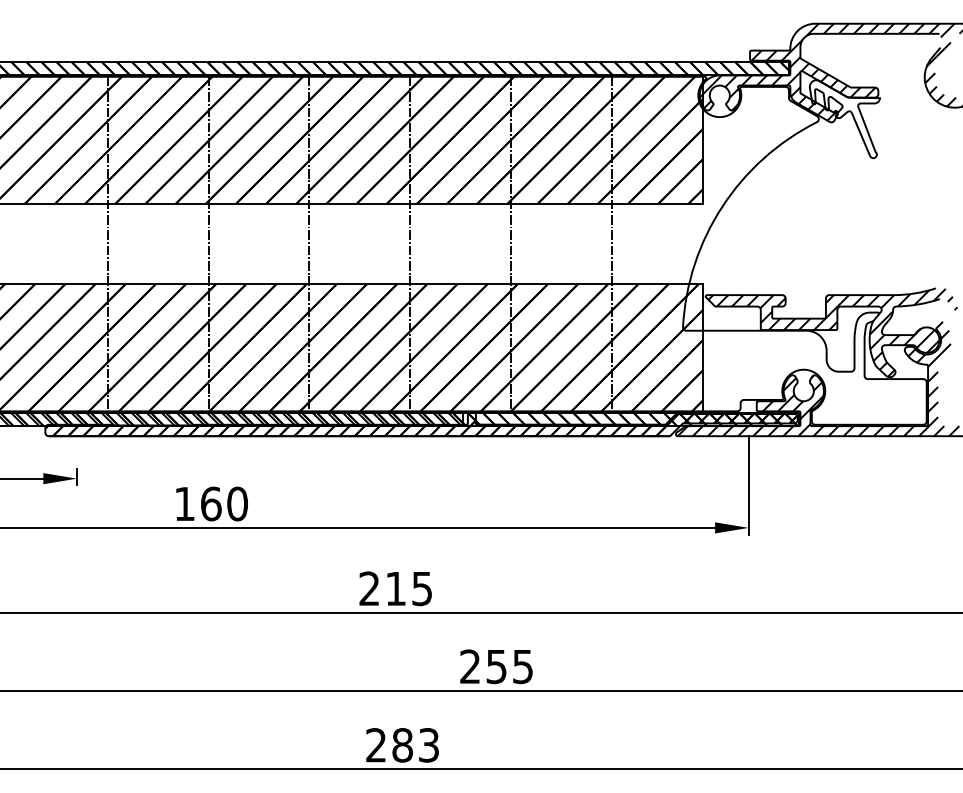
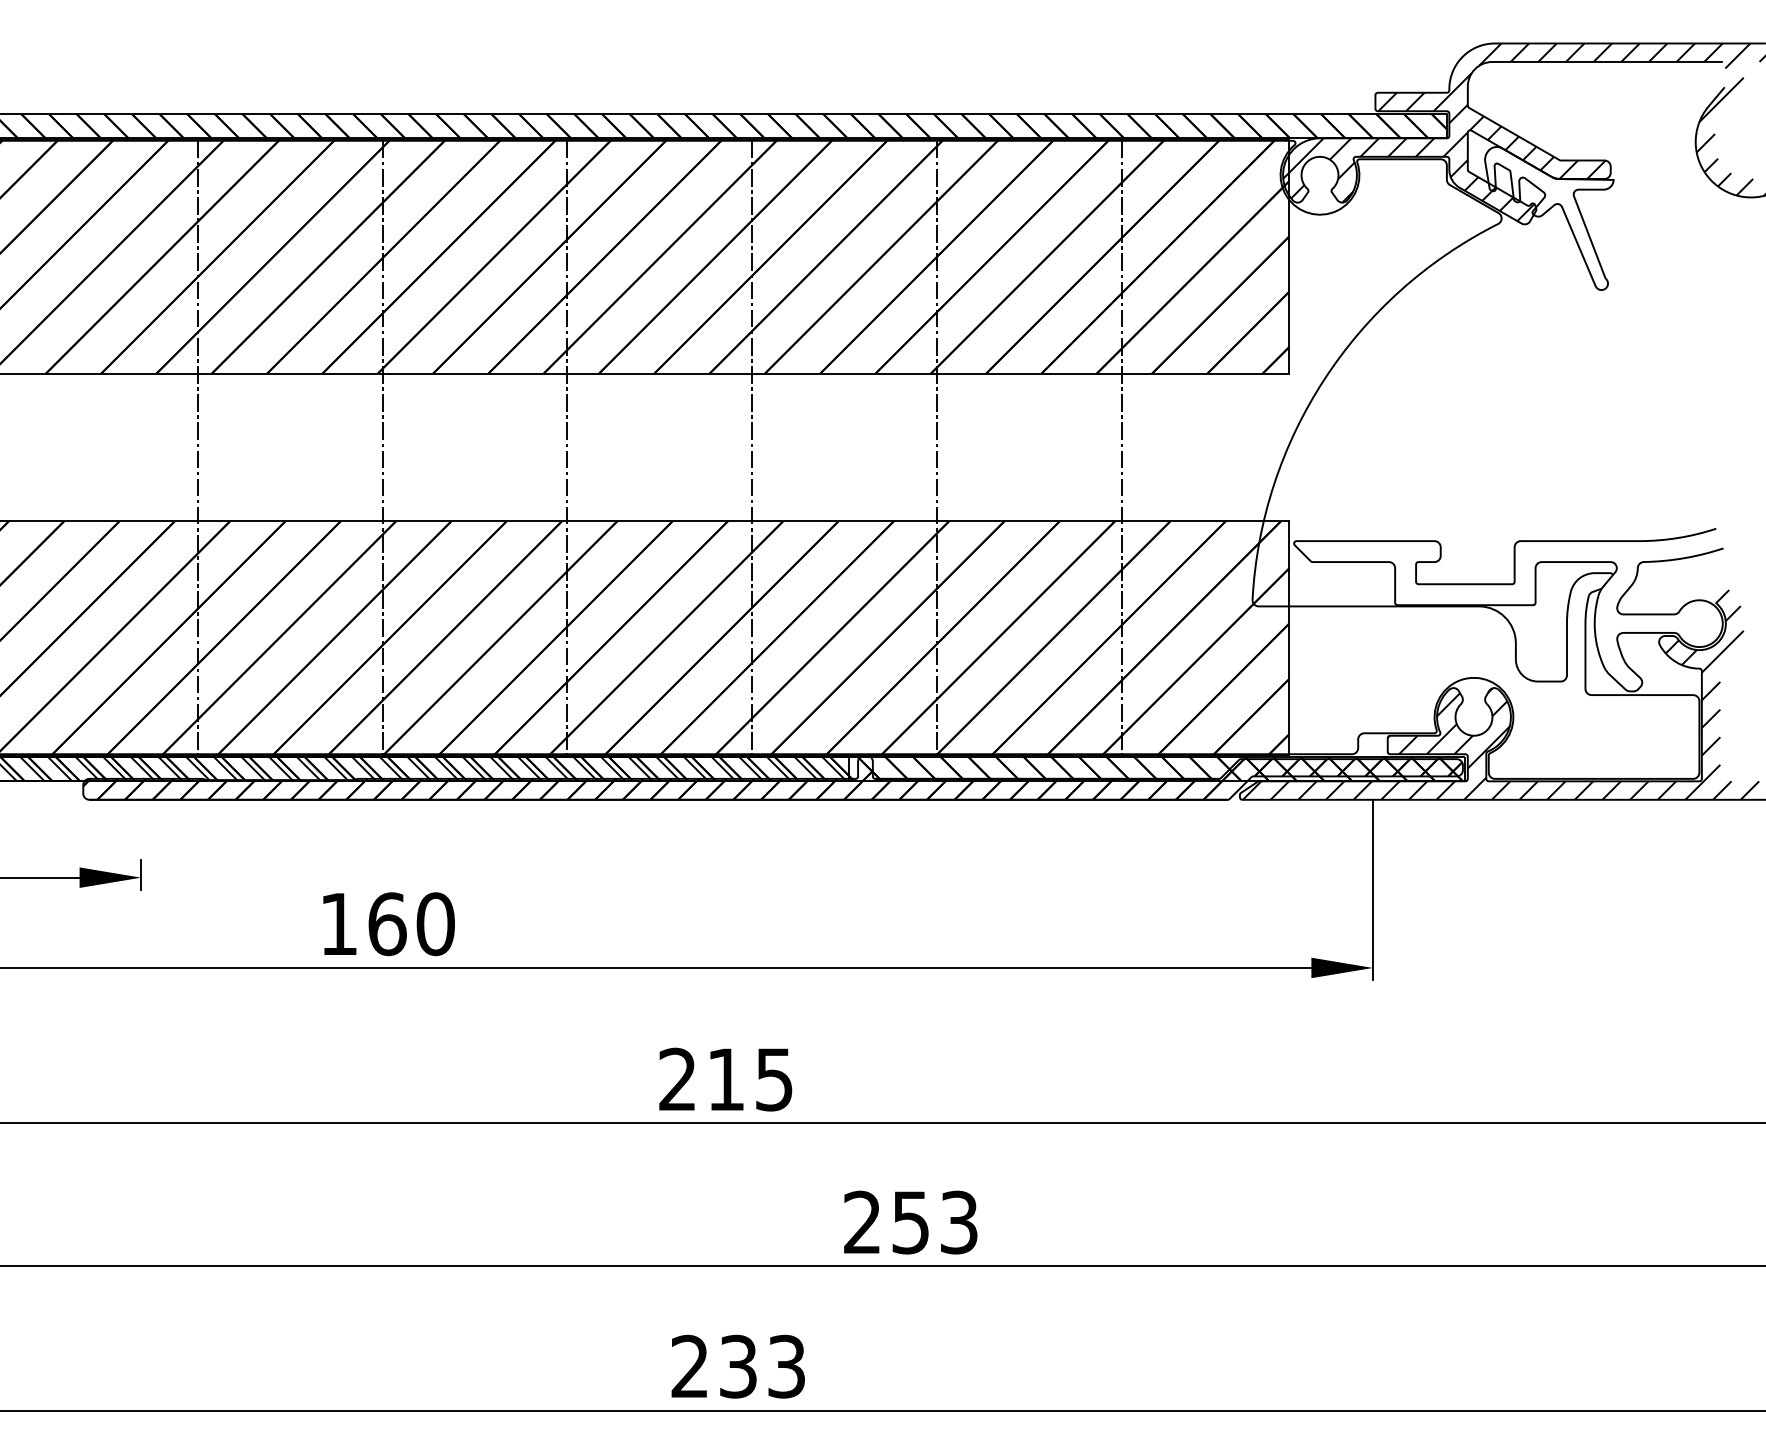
hatch: (832, 332) -> (1526, 609), removed
text: (522, 666) -> (958, 1222), 255 -> 253
text: (402, 745) -> (738, 1366), 283 -> 233

